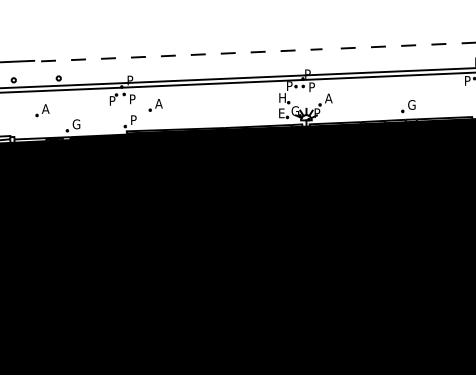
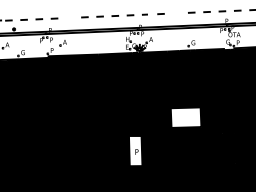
line: (378, 47) -> (176, 13), removed
line: (167, 54) -> (69, 17), removed
fill: (396, 251) -> (185, 117), removed
fill: (297, 316) -> (135, 150), removed

